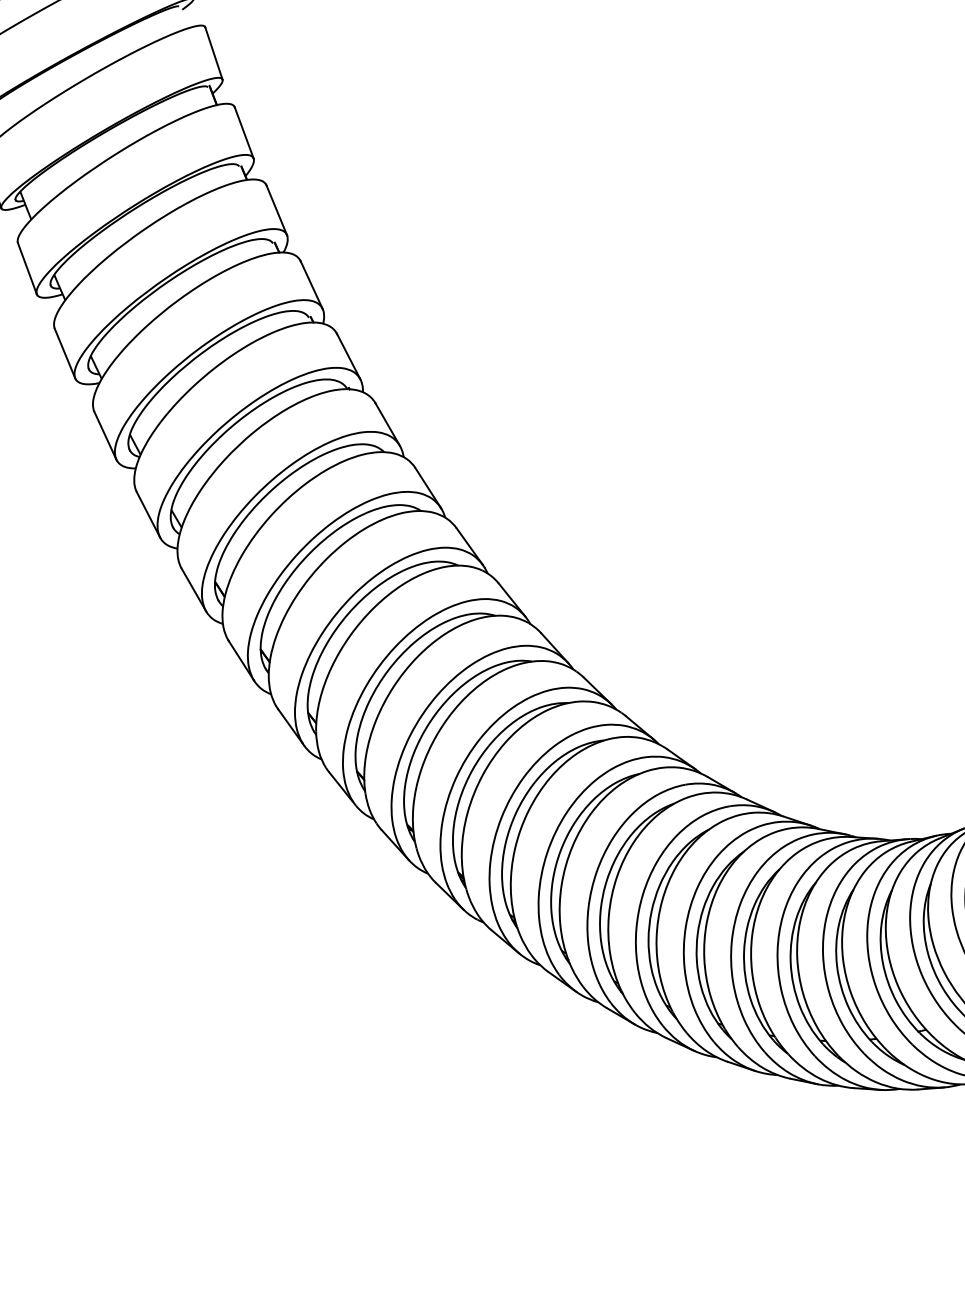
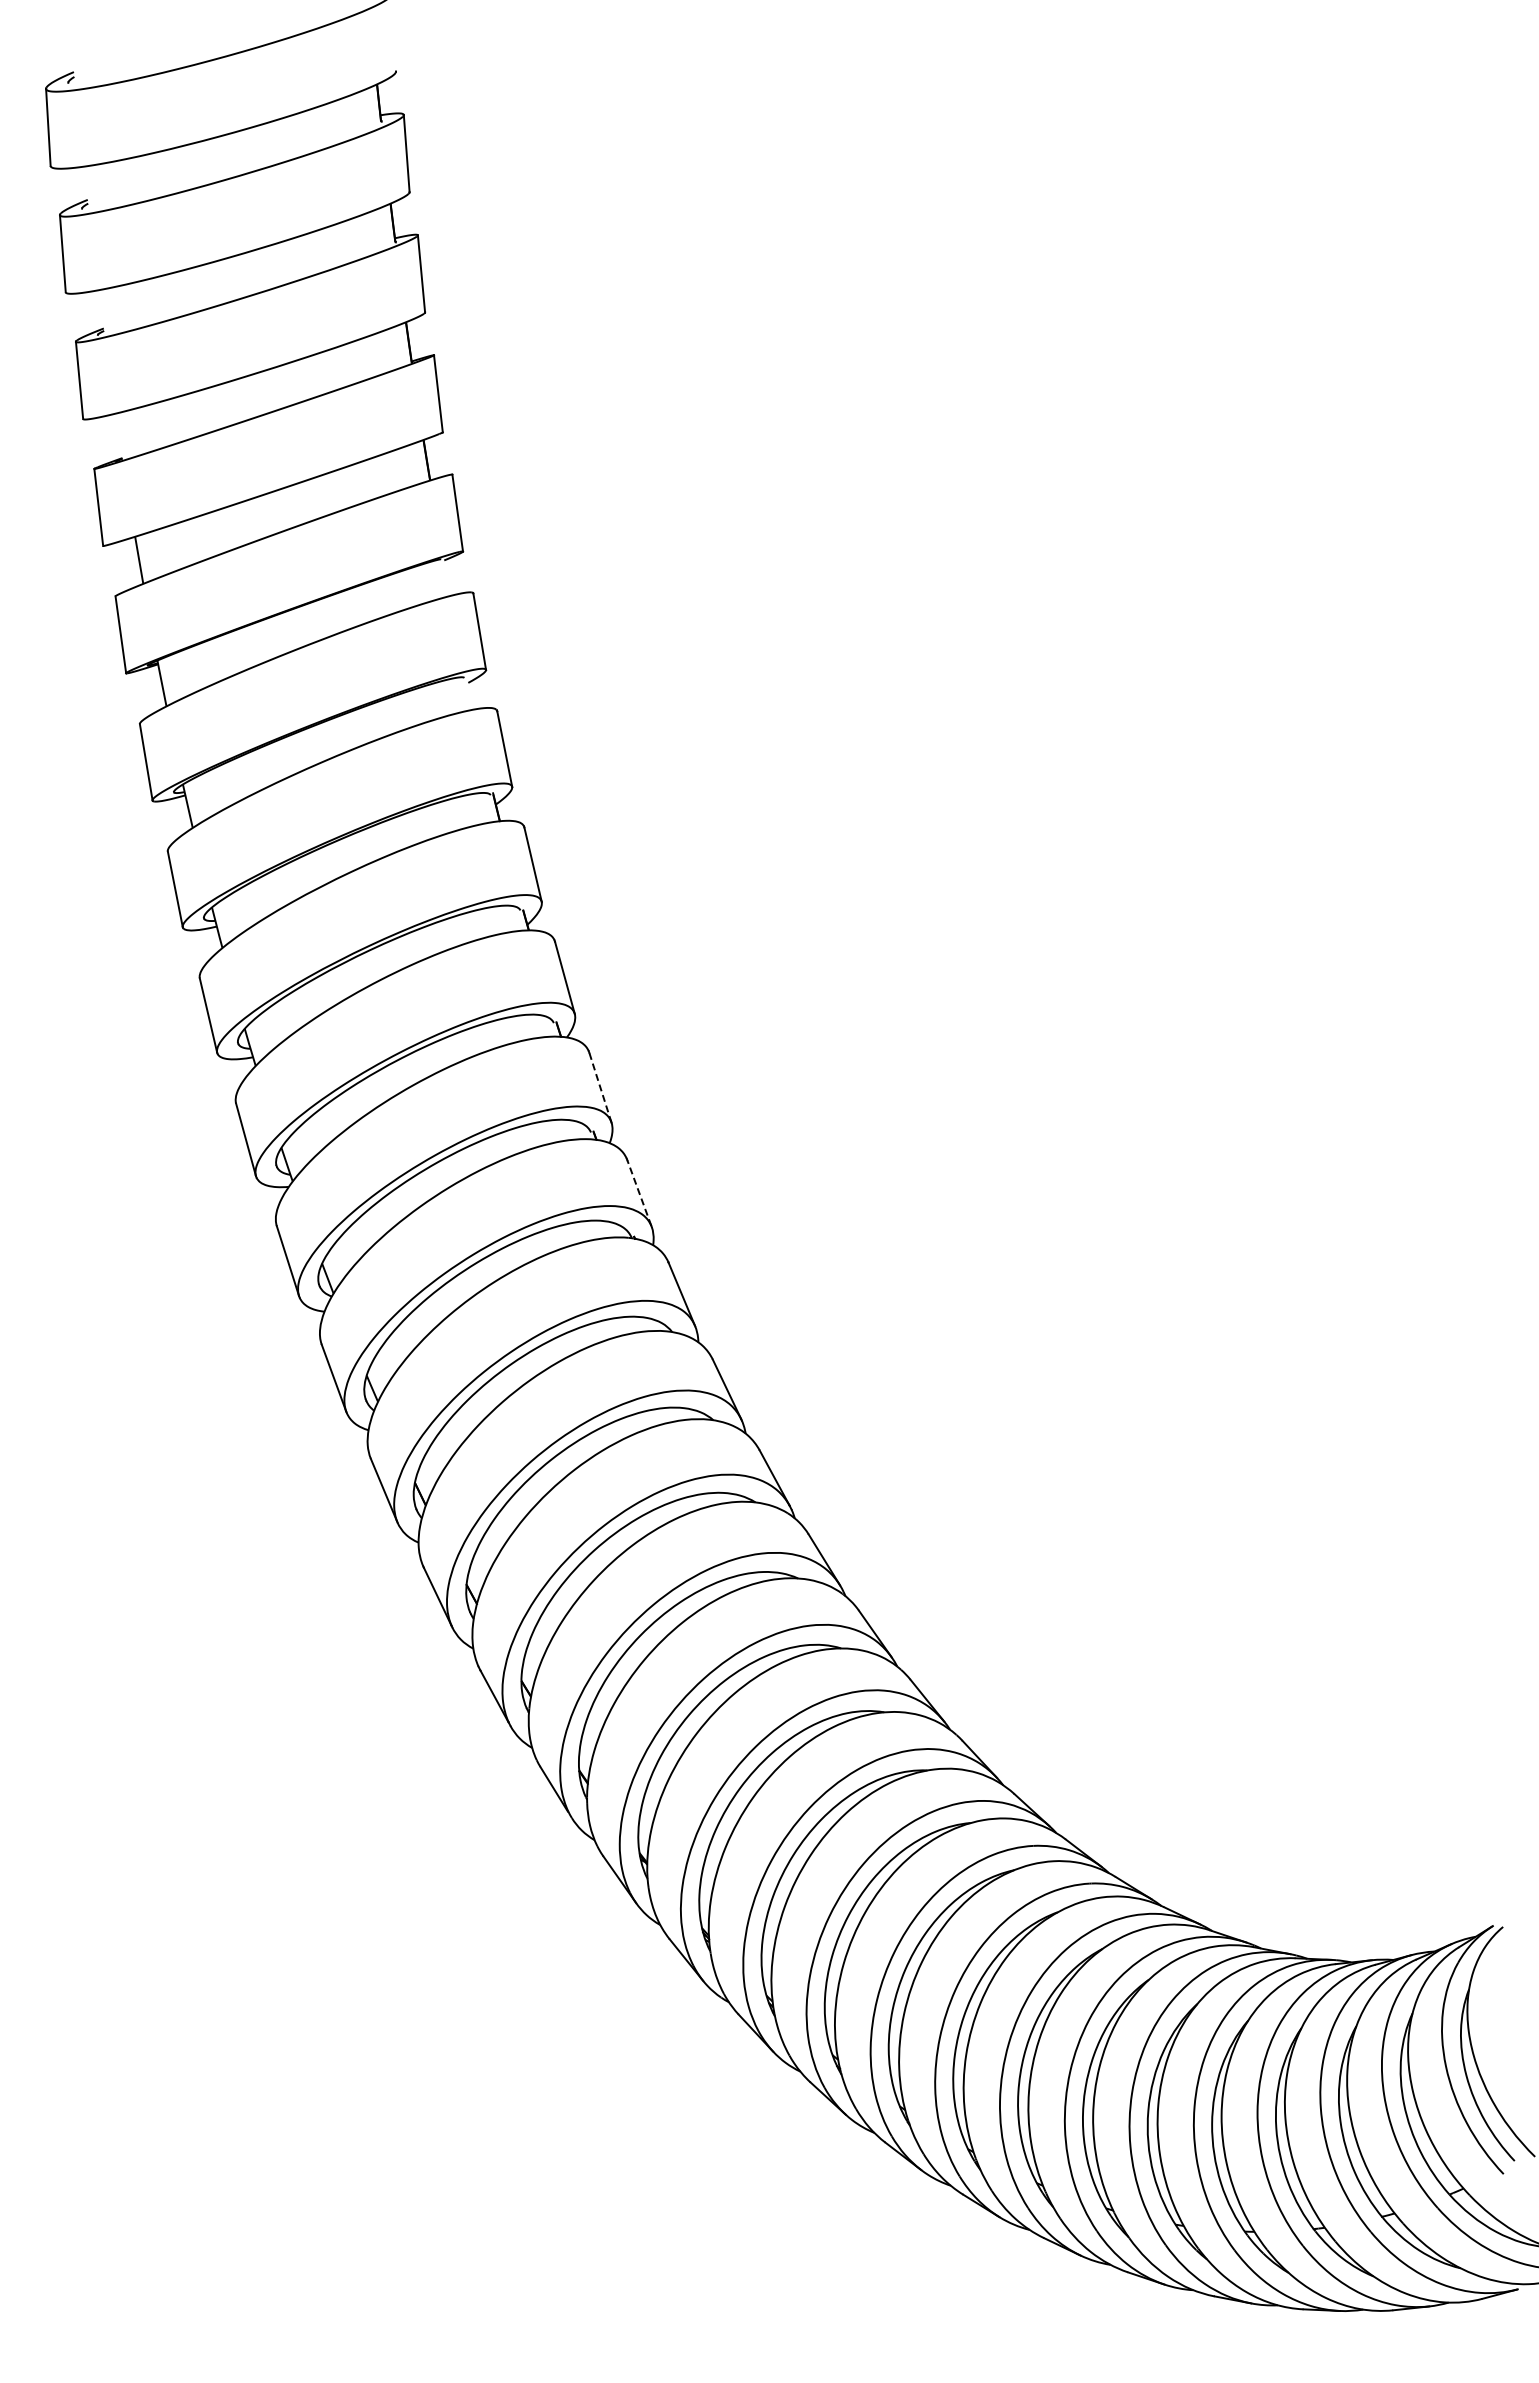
line: (311, 285) -> (600, 1087), solid -> dashed
line: (348, 356) -> (639, 1193), solid -> dashed

